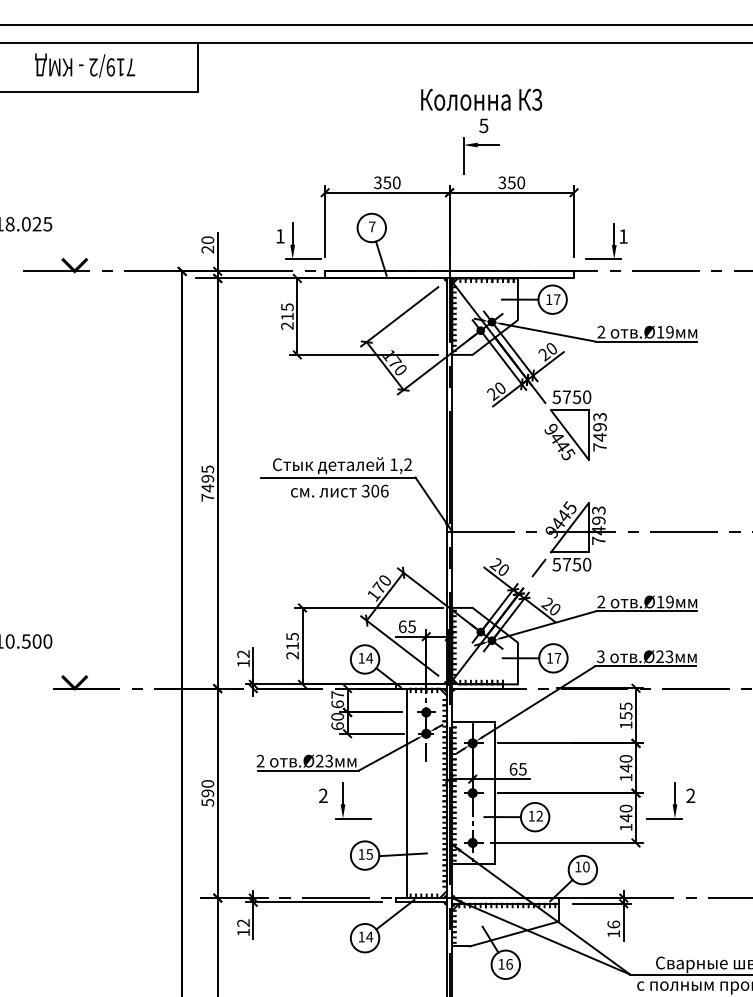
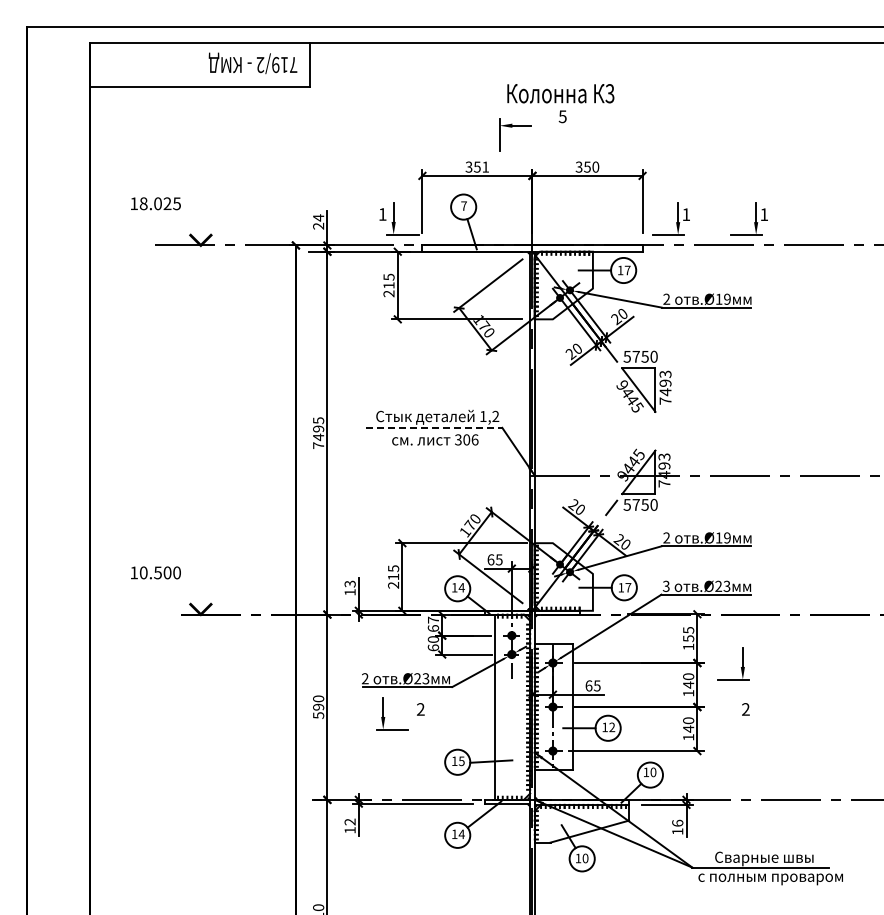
text: (84, 65) -> (252, 63), moved
part: (477, 147) -> (512, 127), moved
text: (396, 182) -> (485, 166), 350 -> 351
text: (207, 239) -> (318, 217), 20 -> 24
part: (701, 240) -> (755, 218), added
line: (338, 477) -> (434, 427), solid -> dashed
text: (243, 653) -> (350, 583), 12 -> 13
part: (345, 804) -> (385, 717), moved
part: (672, 804) -> (740, 667), moved
text: (509, 963) -> (585, 857), 16 -> 10

